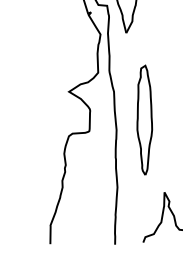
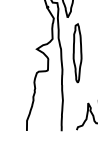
part: (144, 120) -> (77, 53), moved

